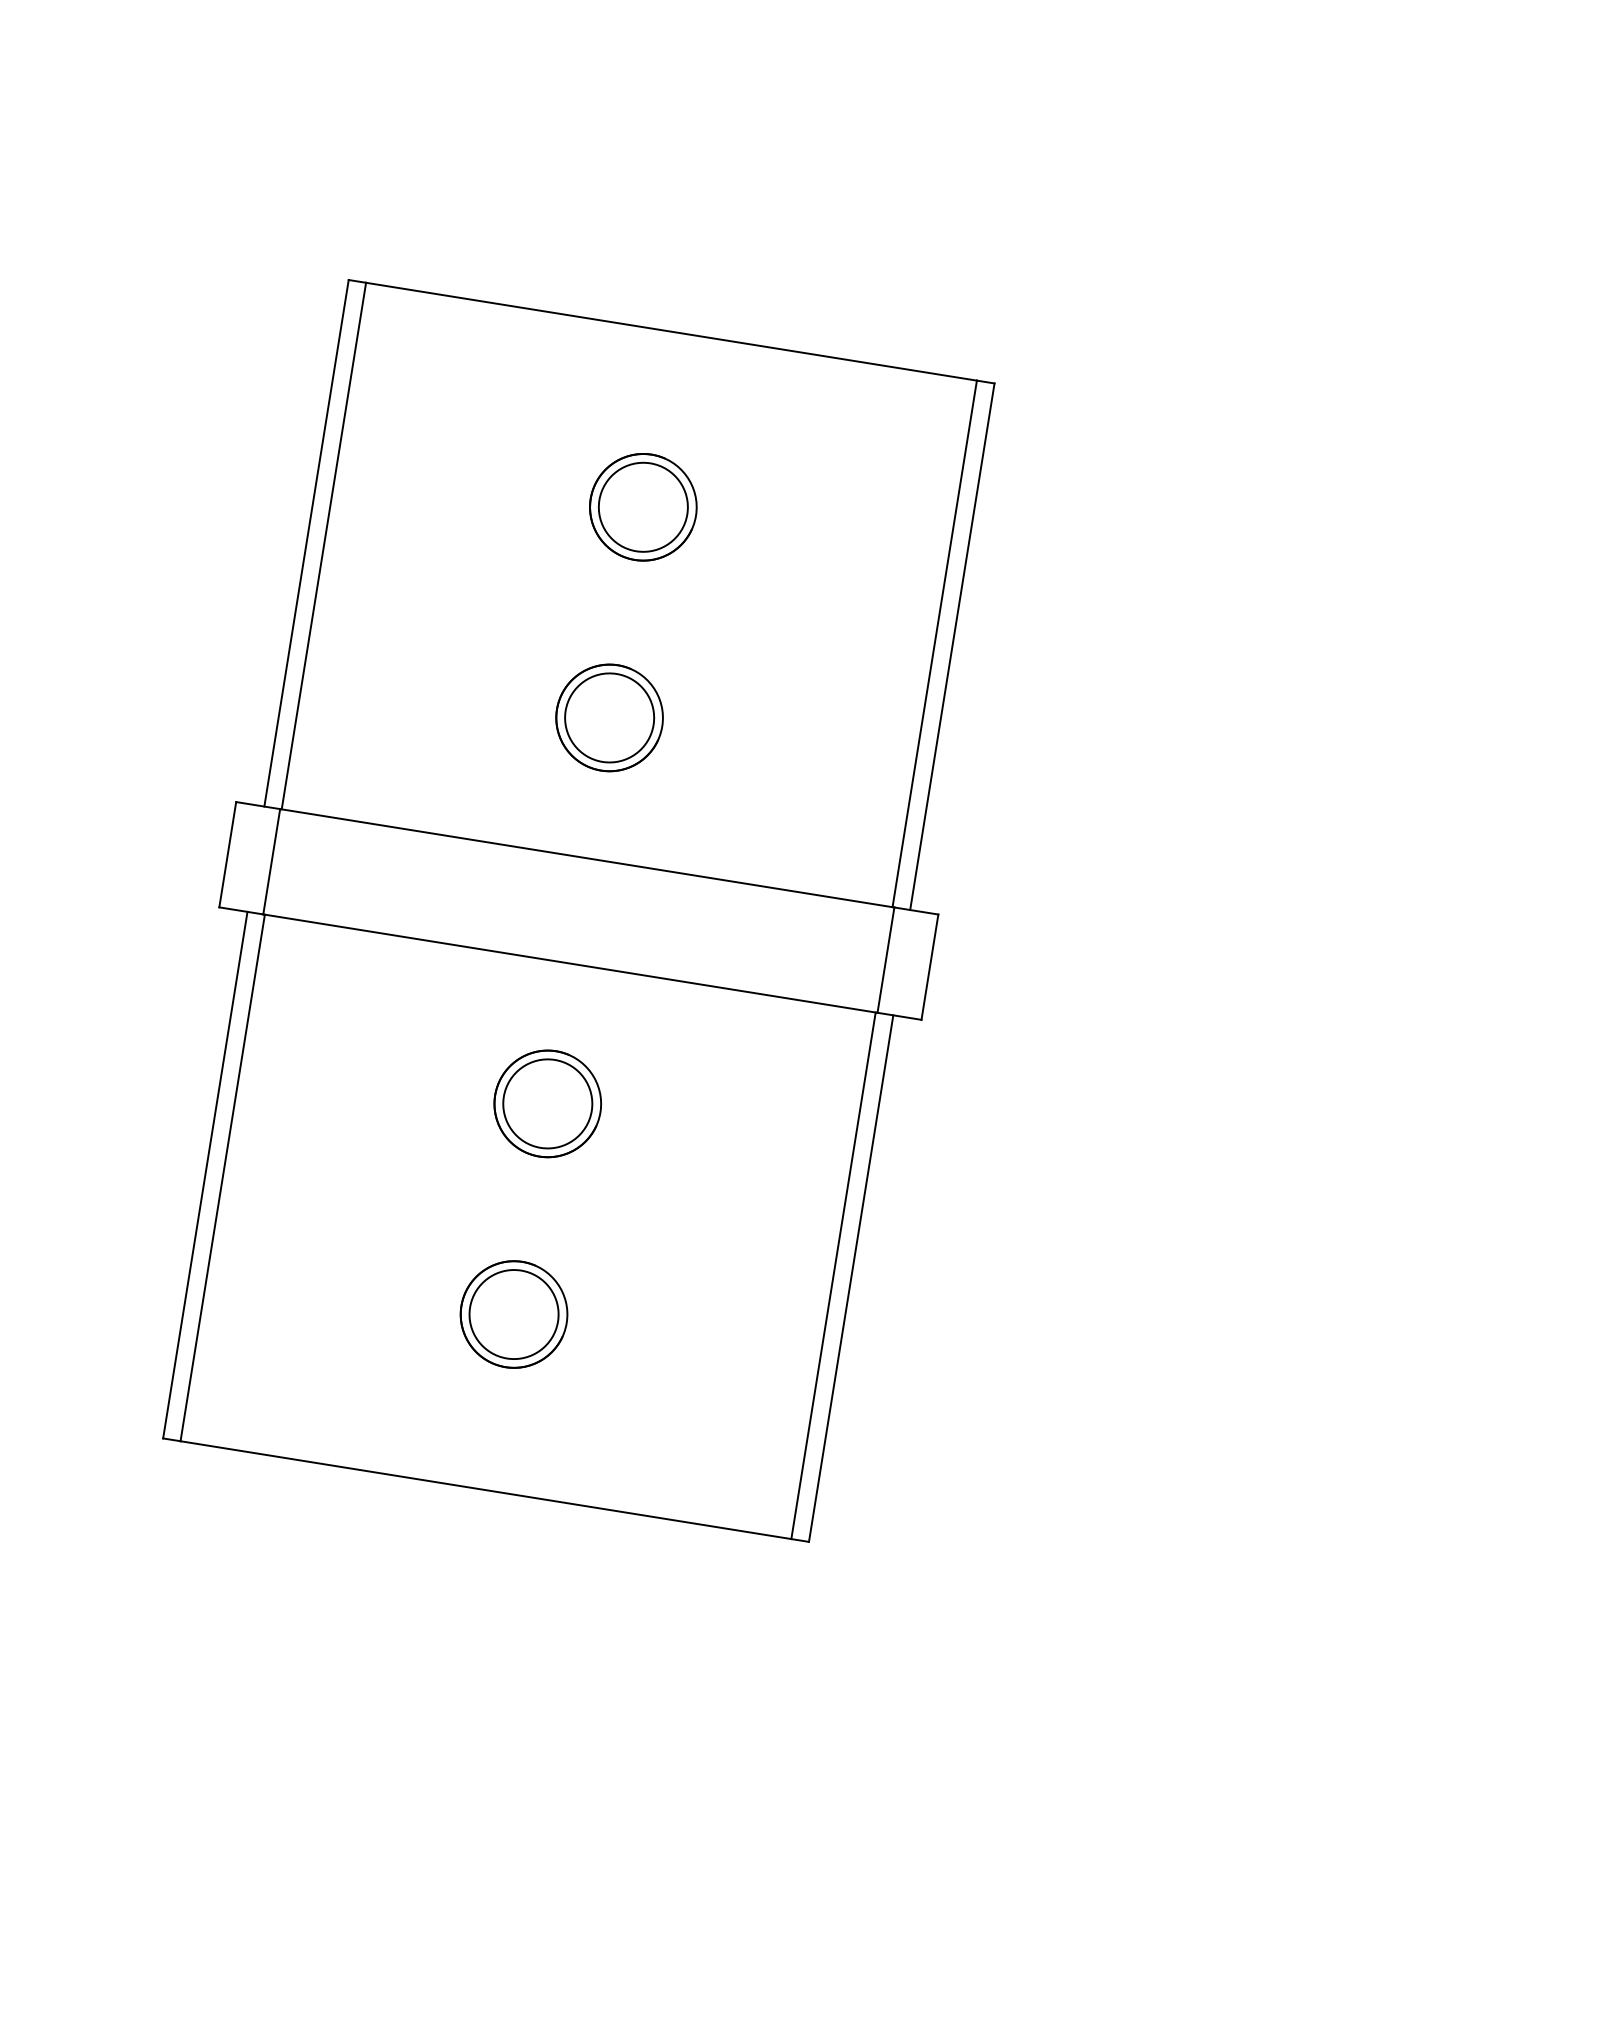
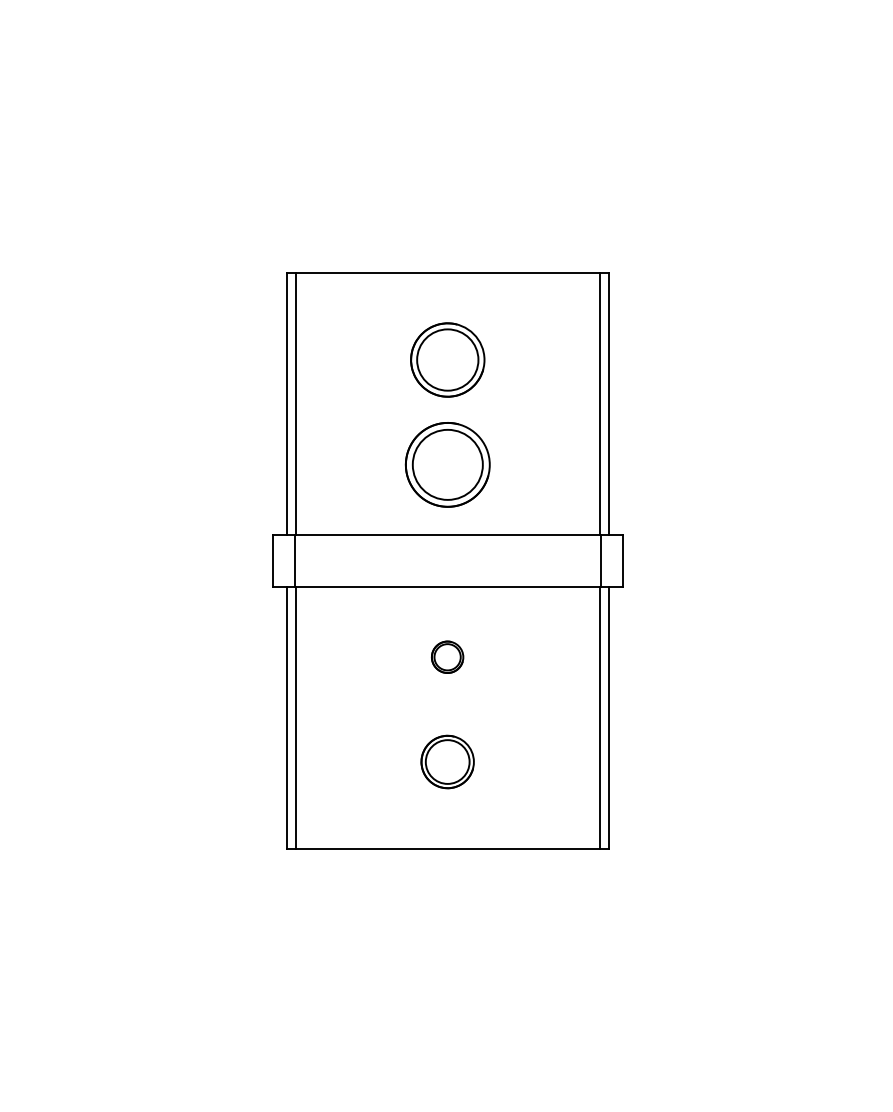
part: (643, 506) -> (447, 359), size x1.4
part: (609, 717) -> (447, 464), size x1.6
part: (547, 1104) -> (447, 657), size x0.6

